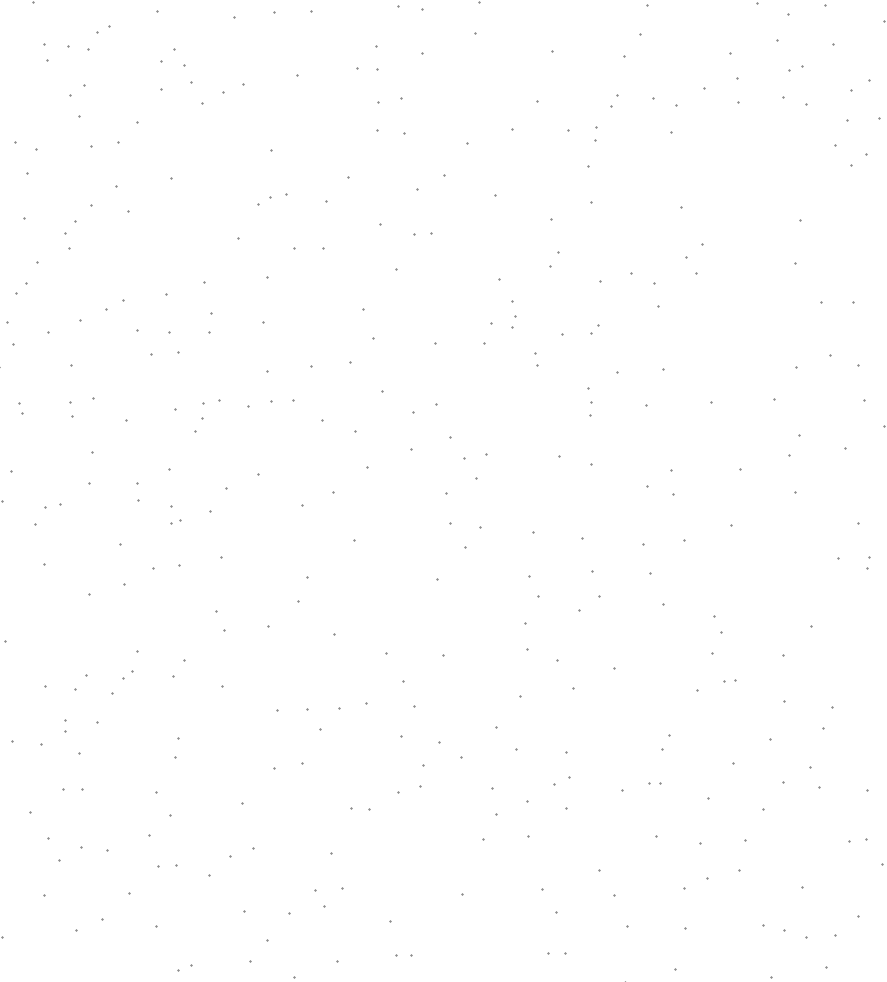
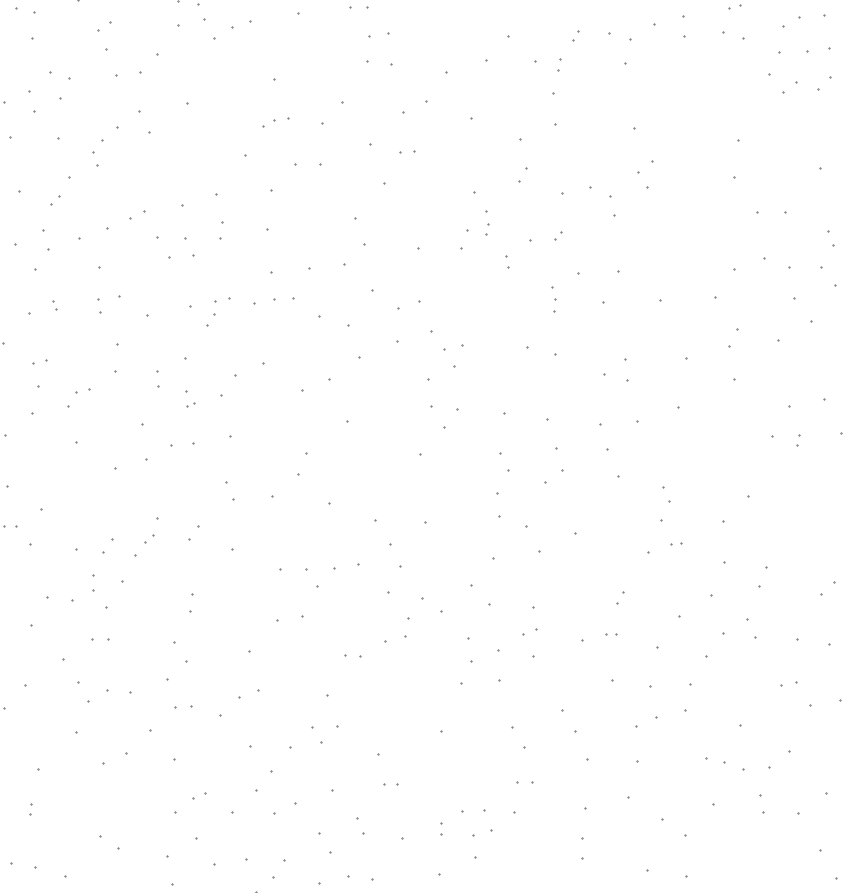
part: (64, 725) -> (93, 583), size x1.6

